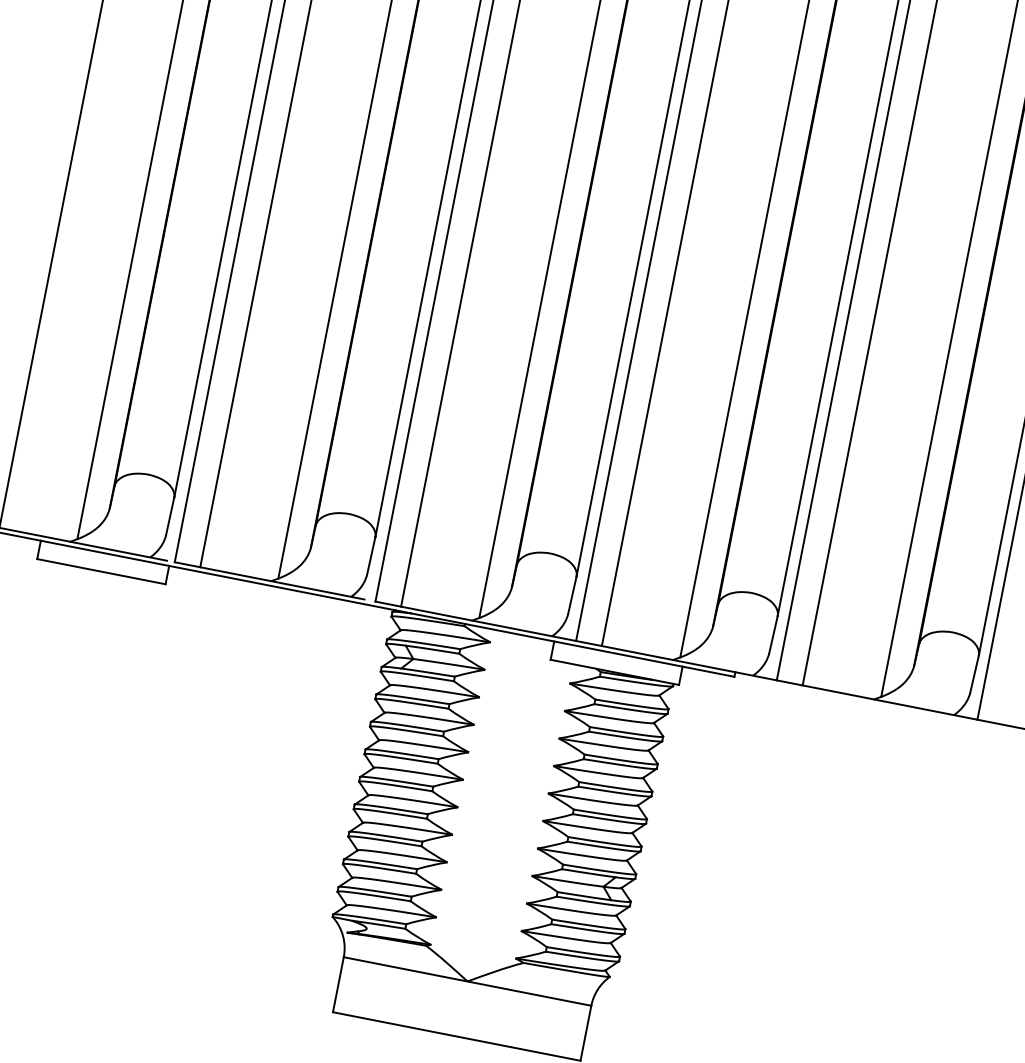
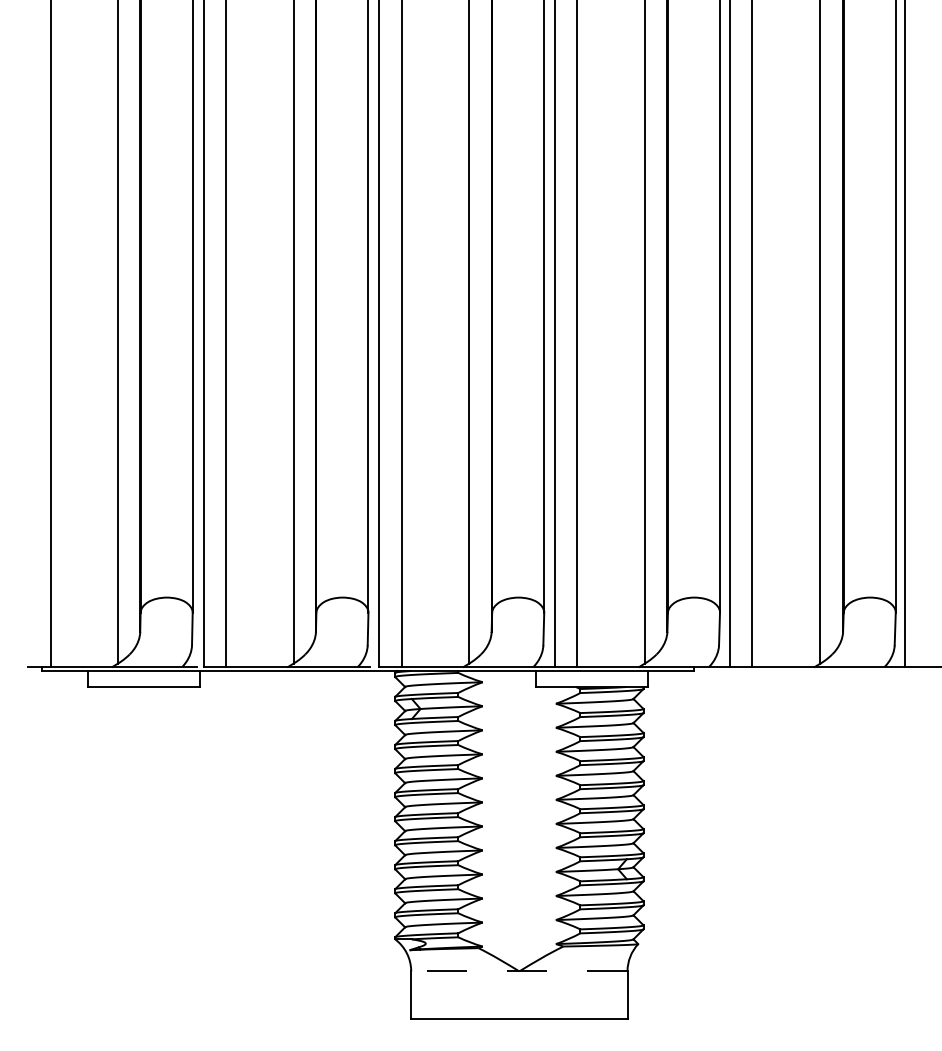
line: (466, 981) -> (518, 971), solid -> dashed

